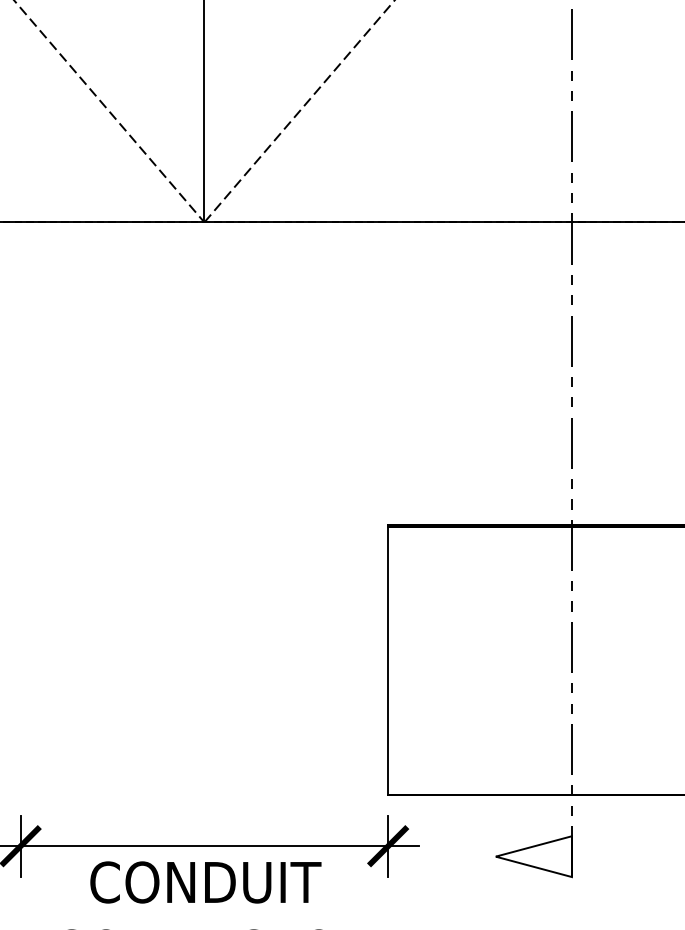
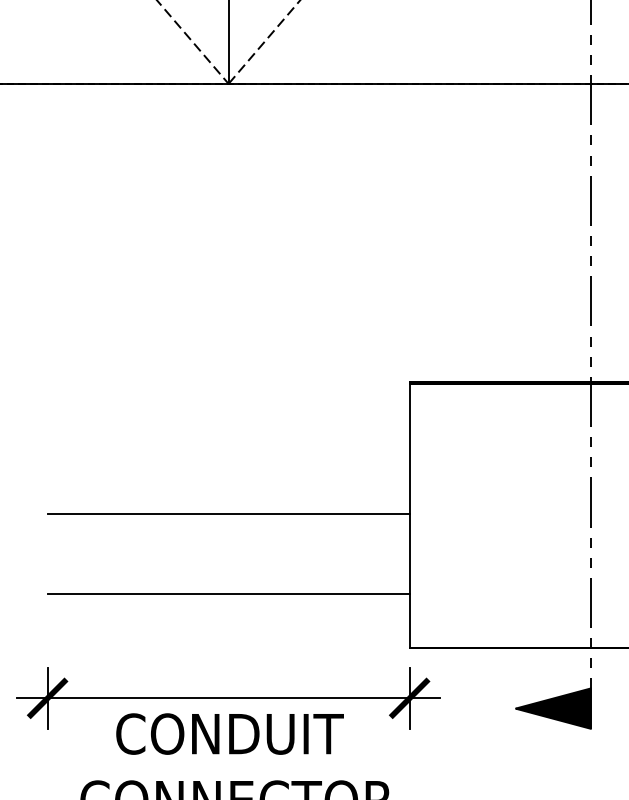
line: (204, 659) -> (228, 514), added
line: (204, 740) -> (228, 594), added
fill: (533, 856) -> (552, 708), added

